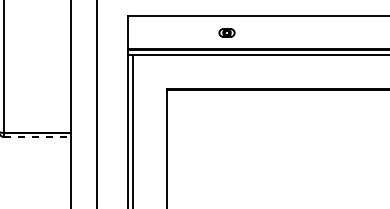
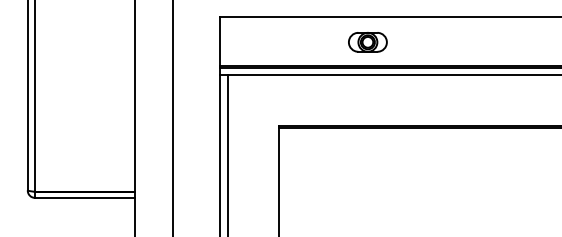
part: (226, 32) -> (367, 41), size x1.67
line: (38, 137) -> (86, 198), dashed -> solid

